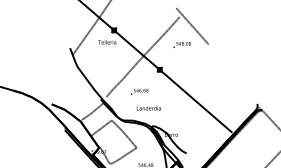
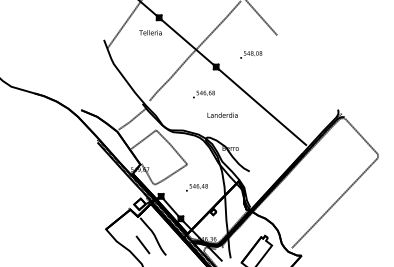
text: (182, 44) -> (251, 54), moved
text: (139, 91) -> (203, 94), moved
text: (148, 107) -> (222, 114), moved

